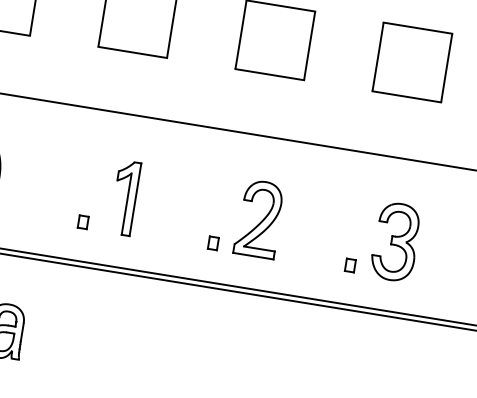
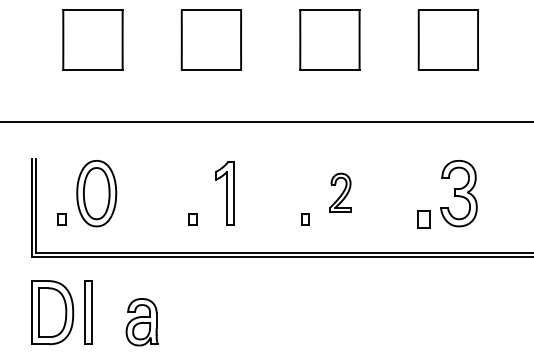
part: (259, 218) -> (340, 192), size x0.6
part: (349, 265) -> (423, 219), size x1.6

